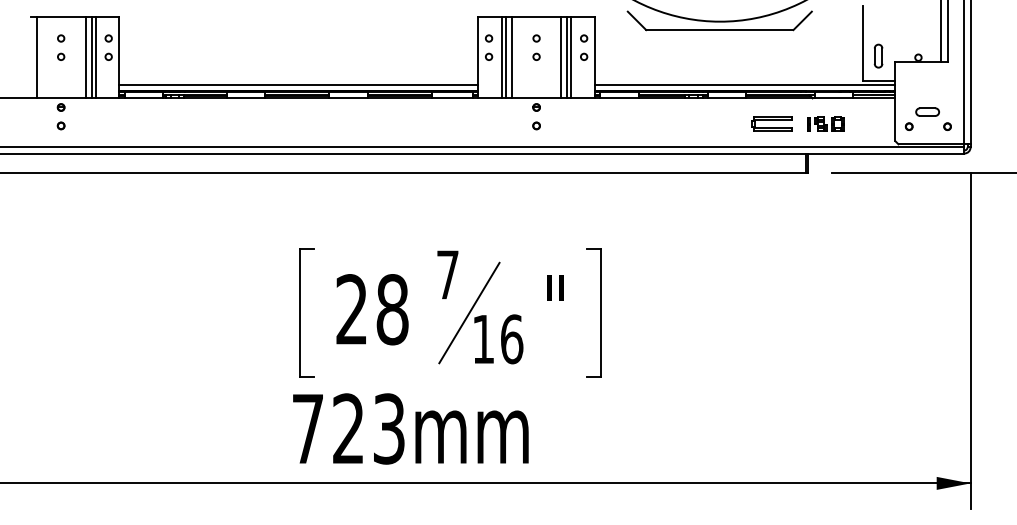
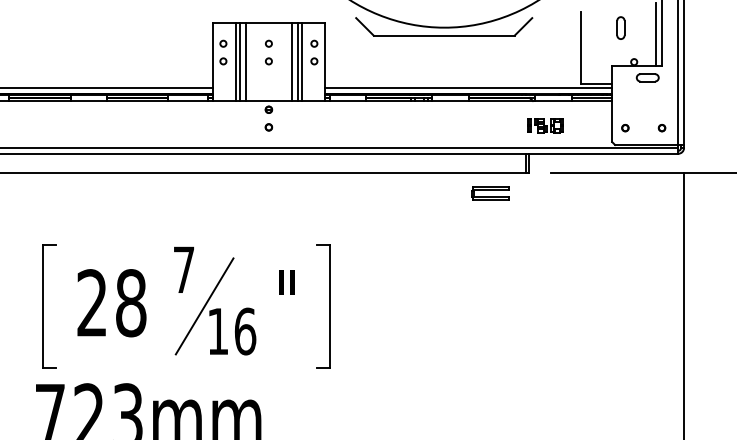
part: (878, 55) -> (620, 27), moved
part: (927, 111) -> (647, 77), moved
part: (771, 123) -> (489, 192), moved

